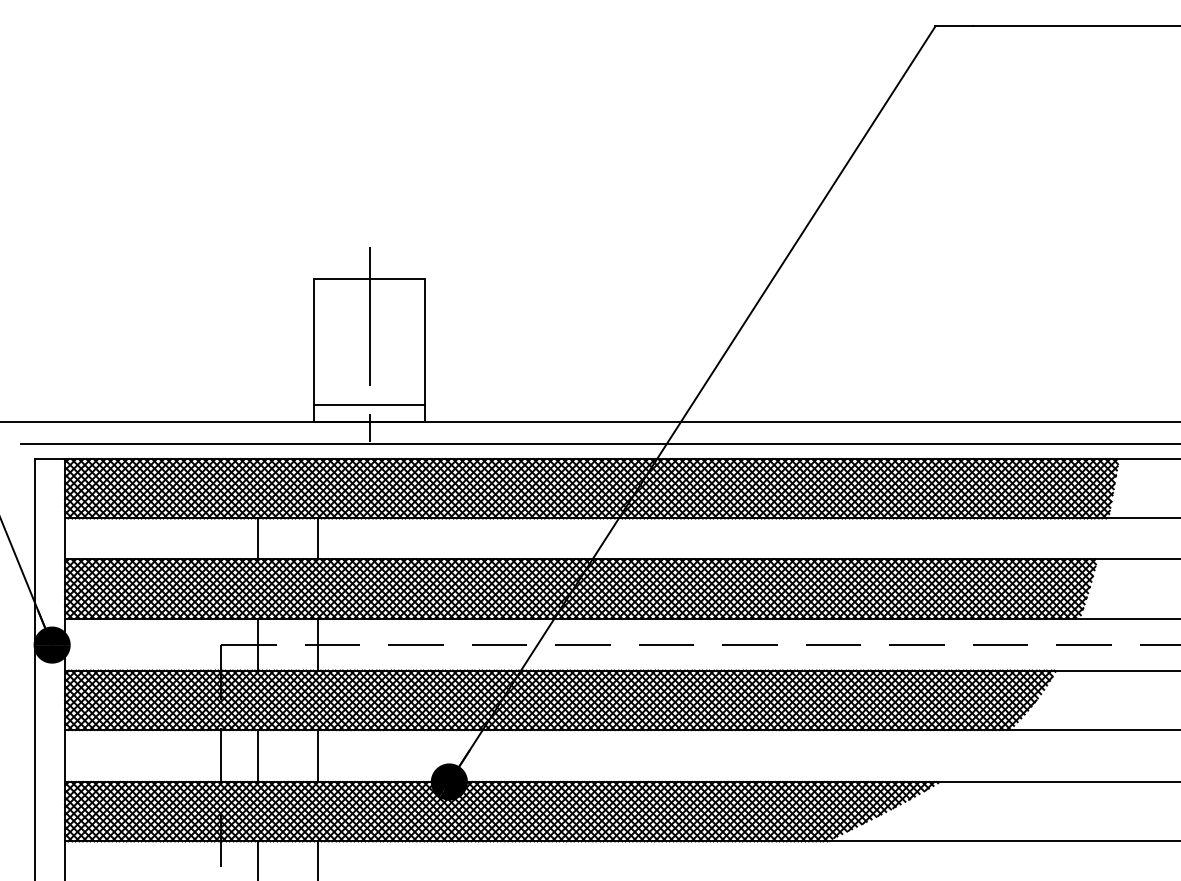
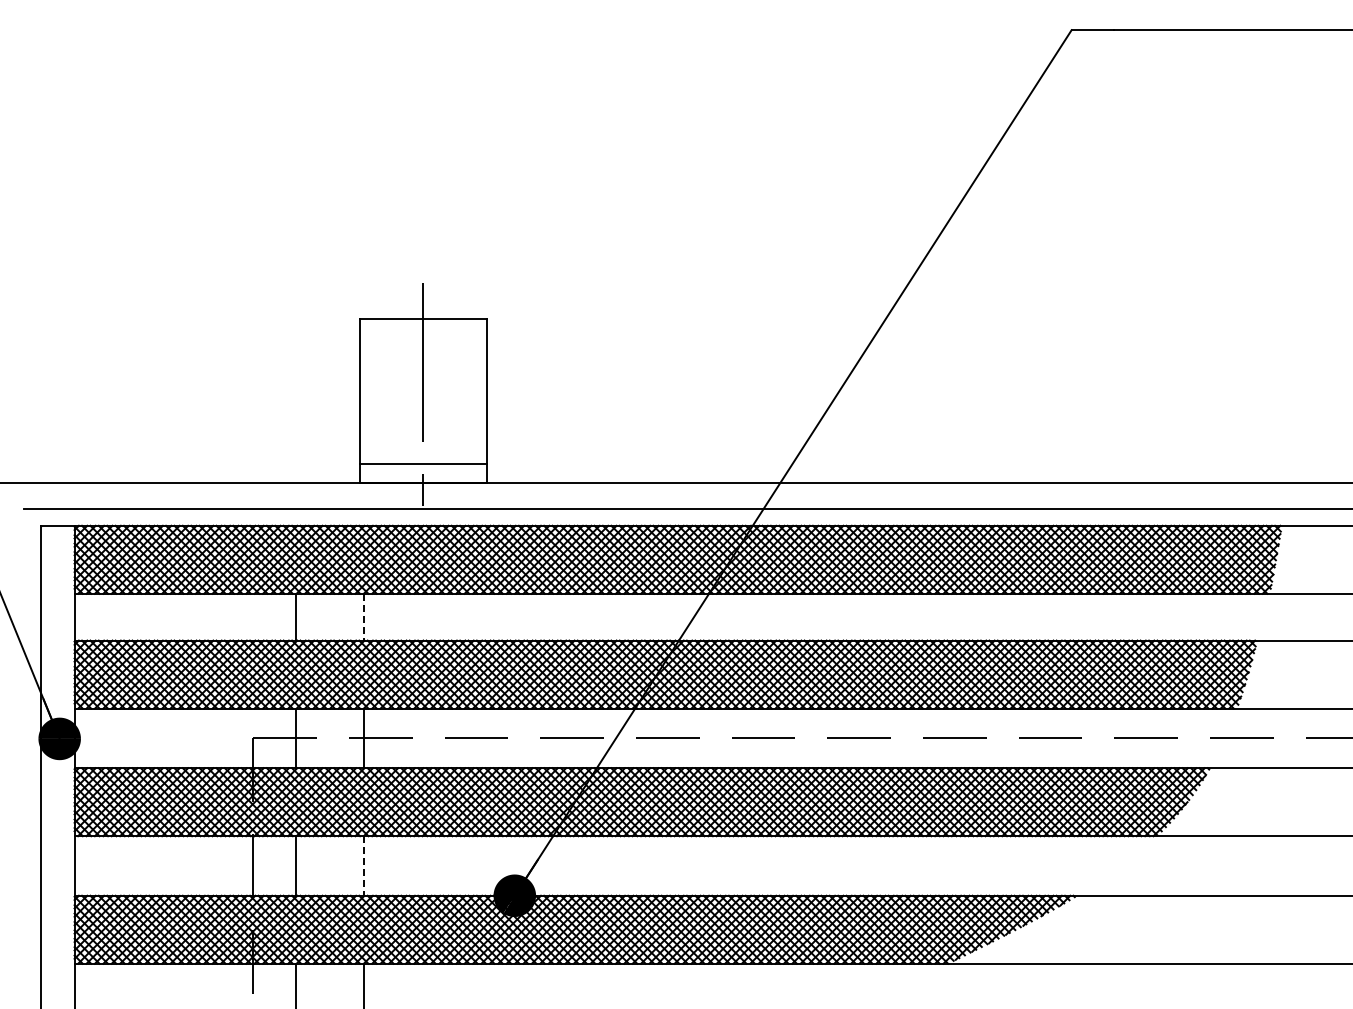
line: (317, 539) -> (363, 617), solid -> dashed
line: (317, 755) -> (363, 865), solid -> dashed

